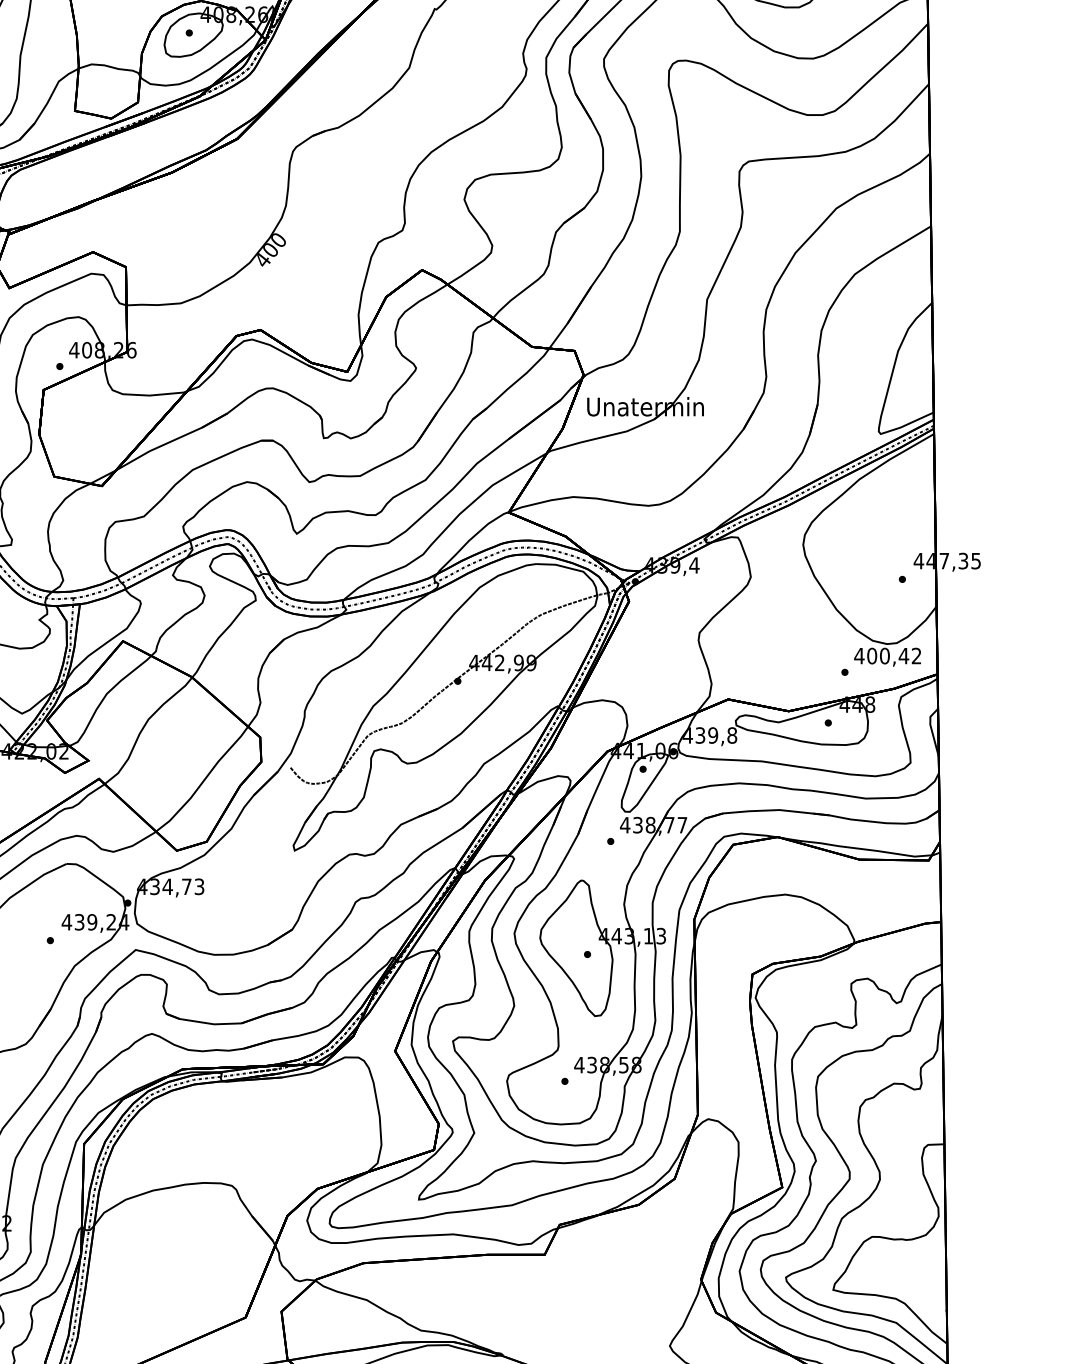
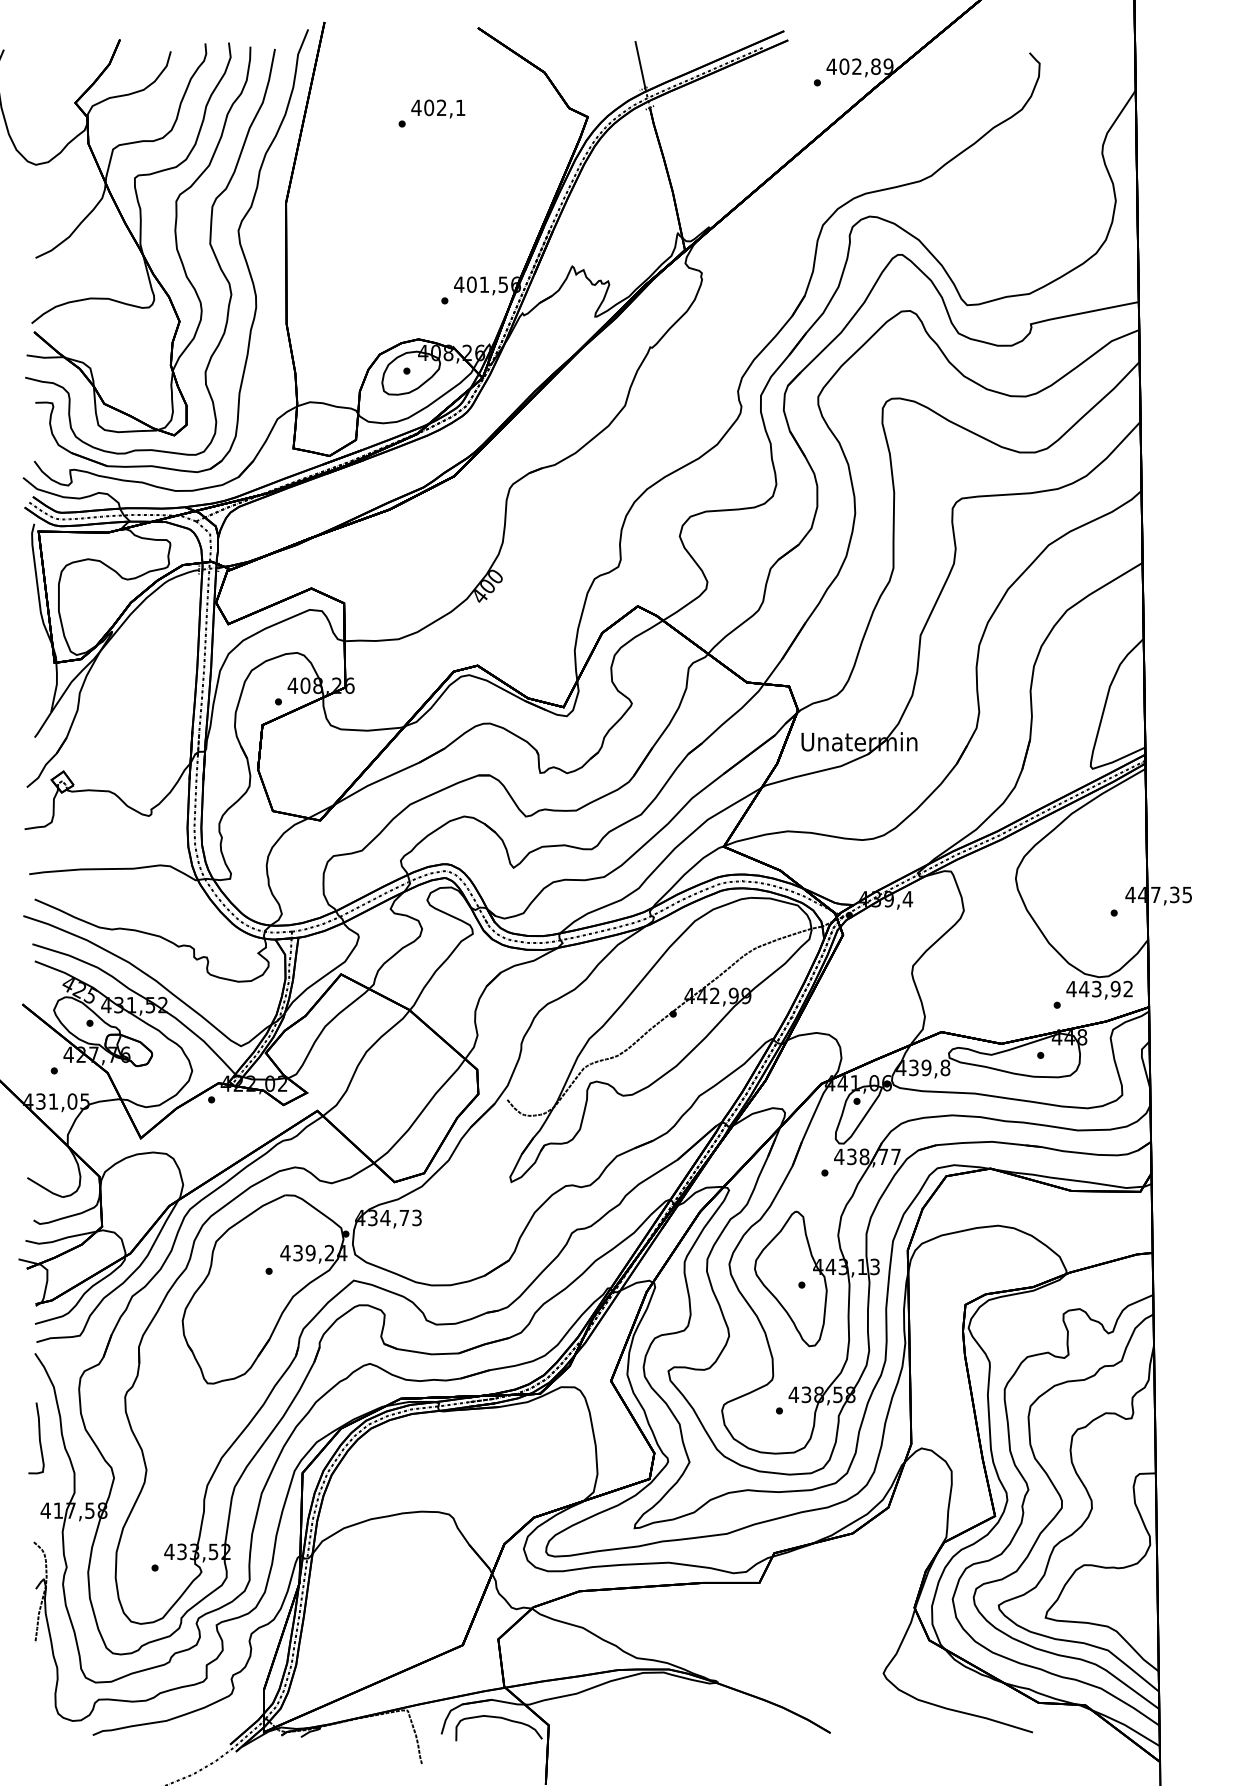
text: (887, 655) -> (1099, 988), 400,42 -> 443,92

